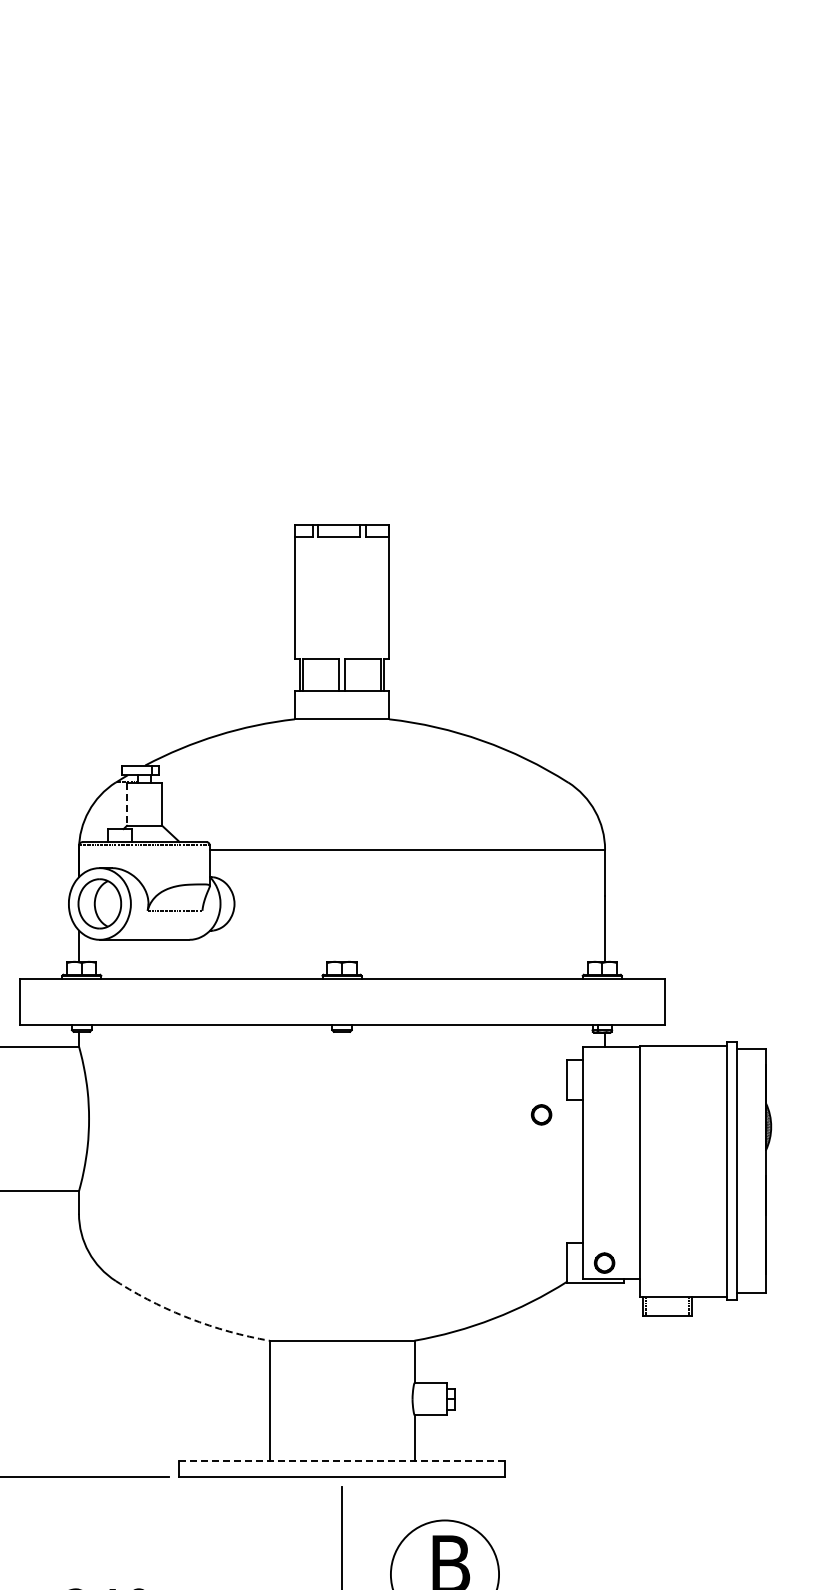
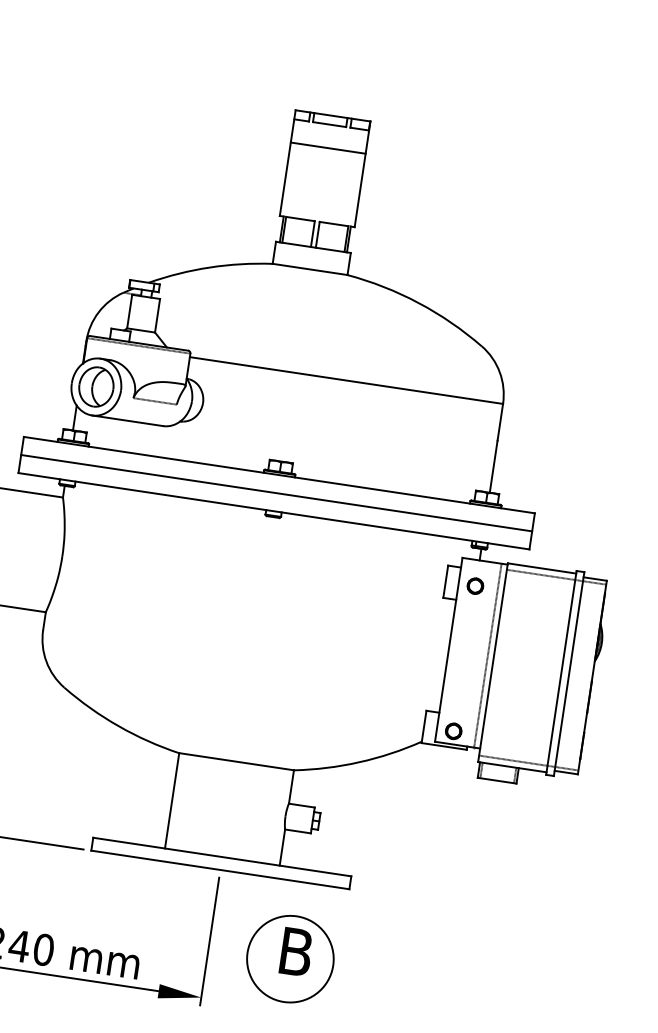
line: (341, 566) -> (327, 148), added
line: (127, 805) -> (129, 312), dashed -> solid
line: (341, 1001) -> (276, 492), added
line: (702, 1053) -> (556, 576), added
part: (541, 1114) -> (475, 585), moved
line: (632, 1163) -> (487, 655), added
line: (702, 1288) -> (528, 763), added
arc: (189, 1318) -> (118, 726), dashed -> solid
line: (342, 1461) -> (222, 857), dashed -> solid

